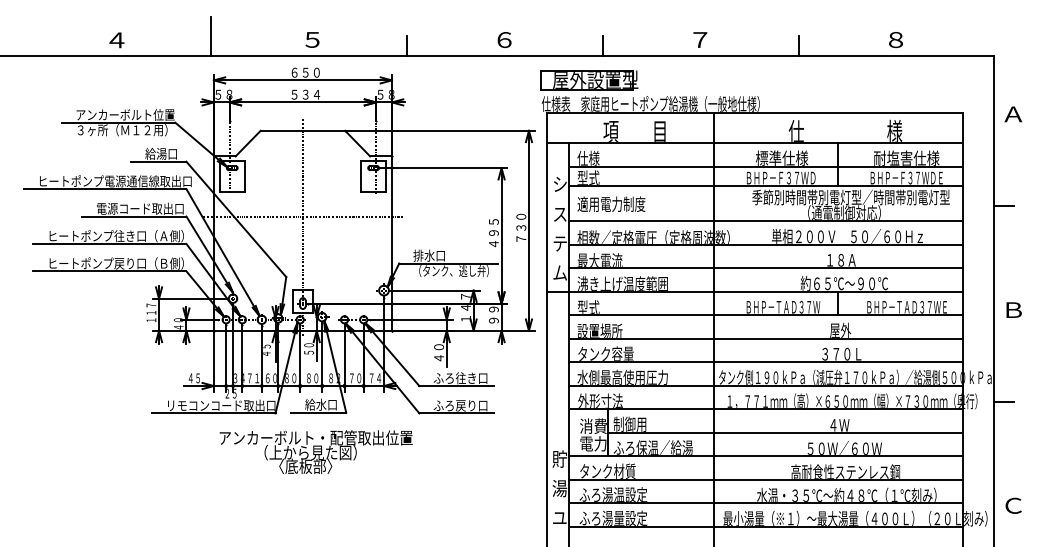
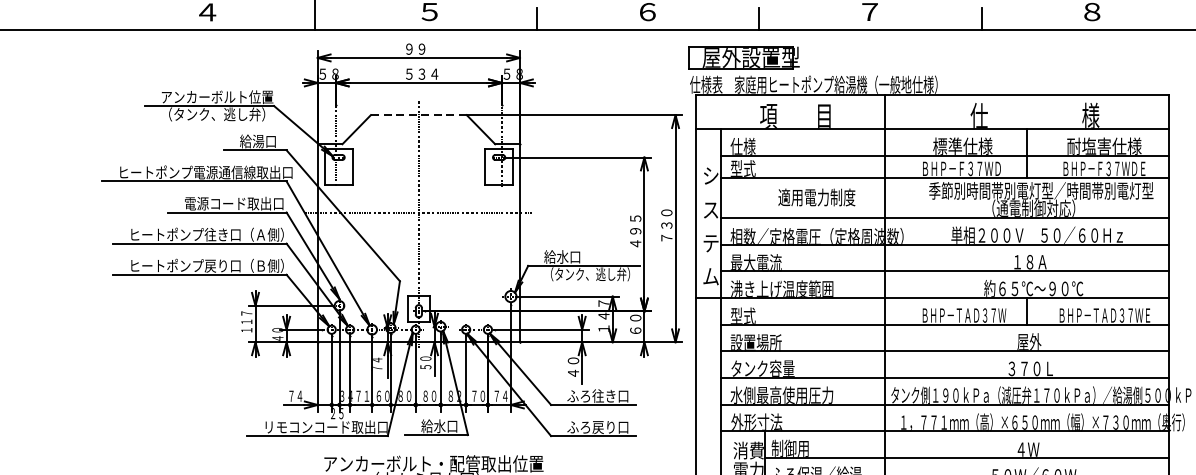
text: (305, 72) -> (421, 48), ６５０ -> ９９
text: (120, 130) -> (211, 114), ３ヶ所（Ｍ１２用） -> （タンク、逃し弁）
line: (302, 130) -> (418, 114), solid -> dashed
text: (611, 203) -> (816, 196), moved
text: (418, 255) -> (550, 256), 排水口 -> 給水口
text: (493, 314) -> (635, 323), ９９ -> ６０
text: (266, 349) -> (377, 363), ４５ -> ７４
text: (194, 378) -> (295, 396), ４５ -> ７４

